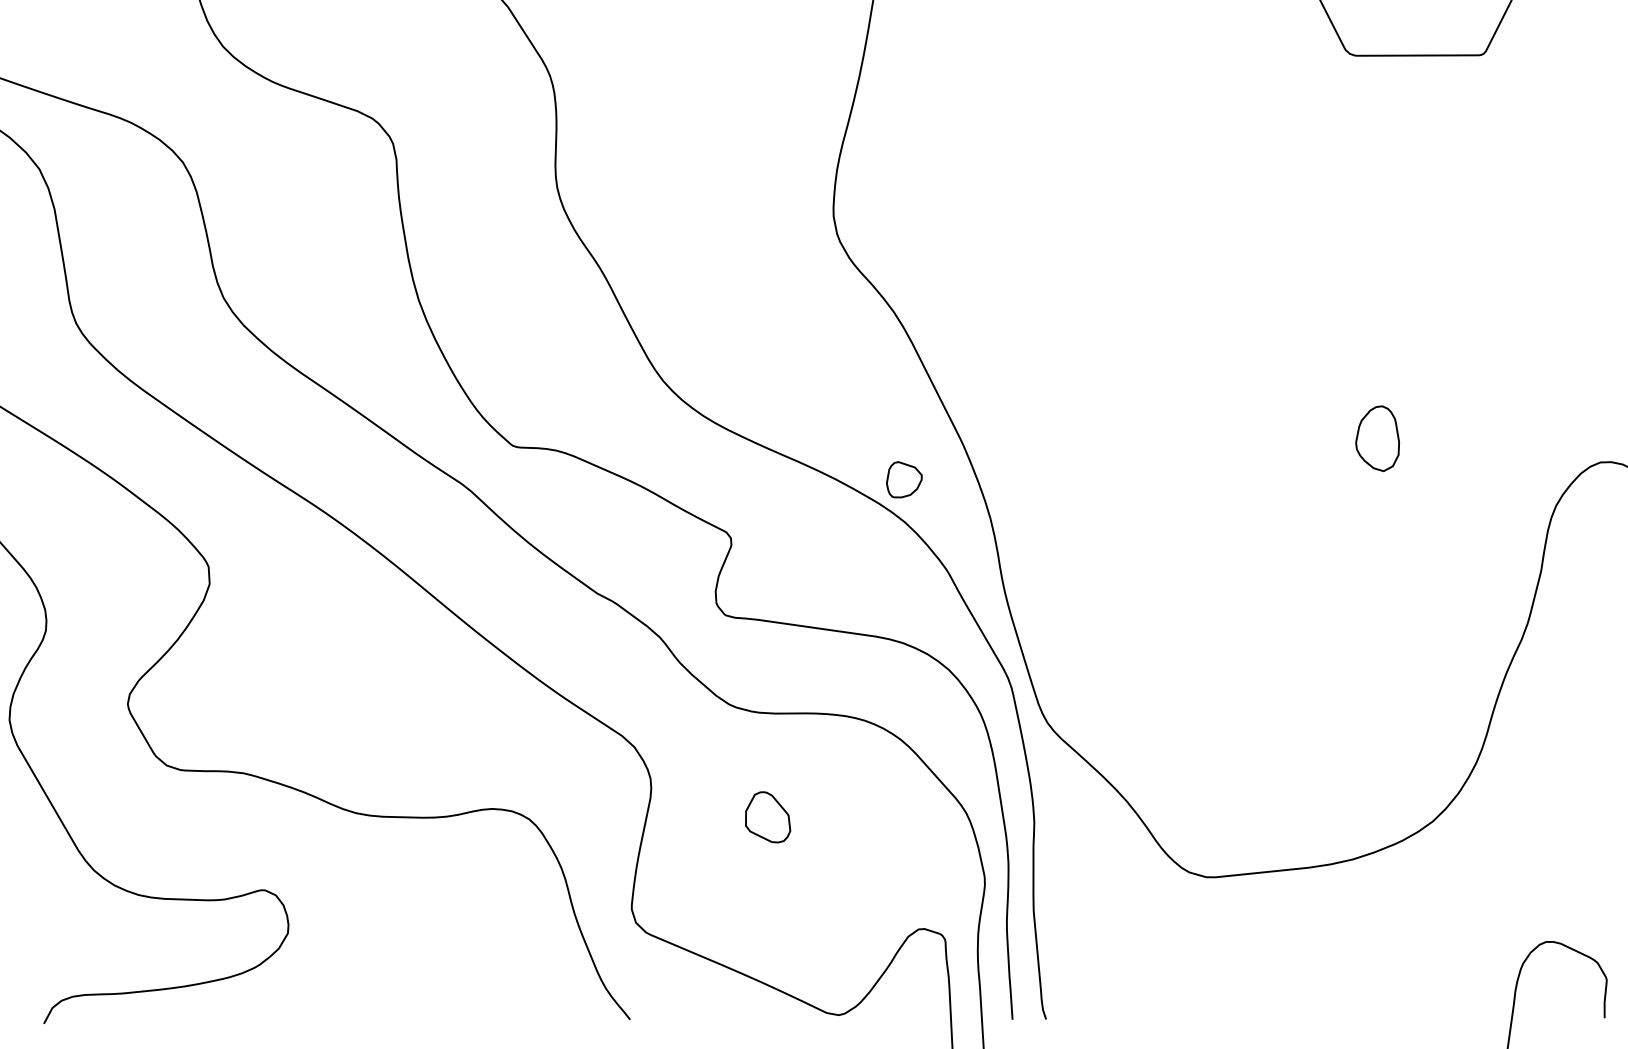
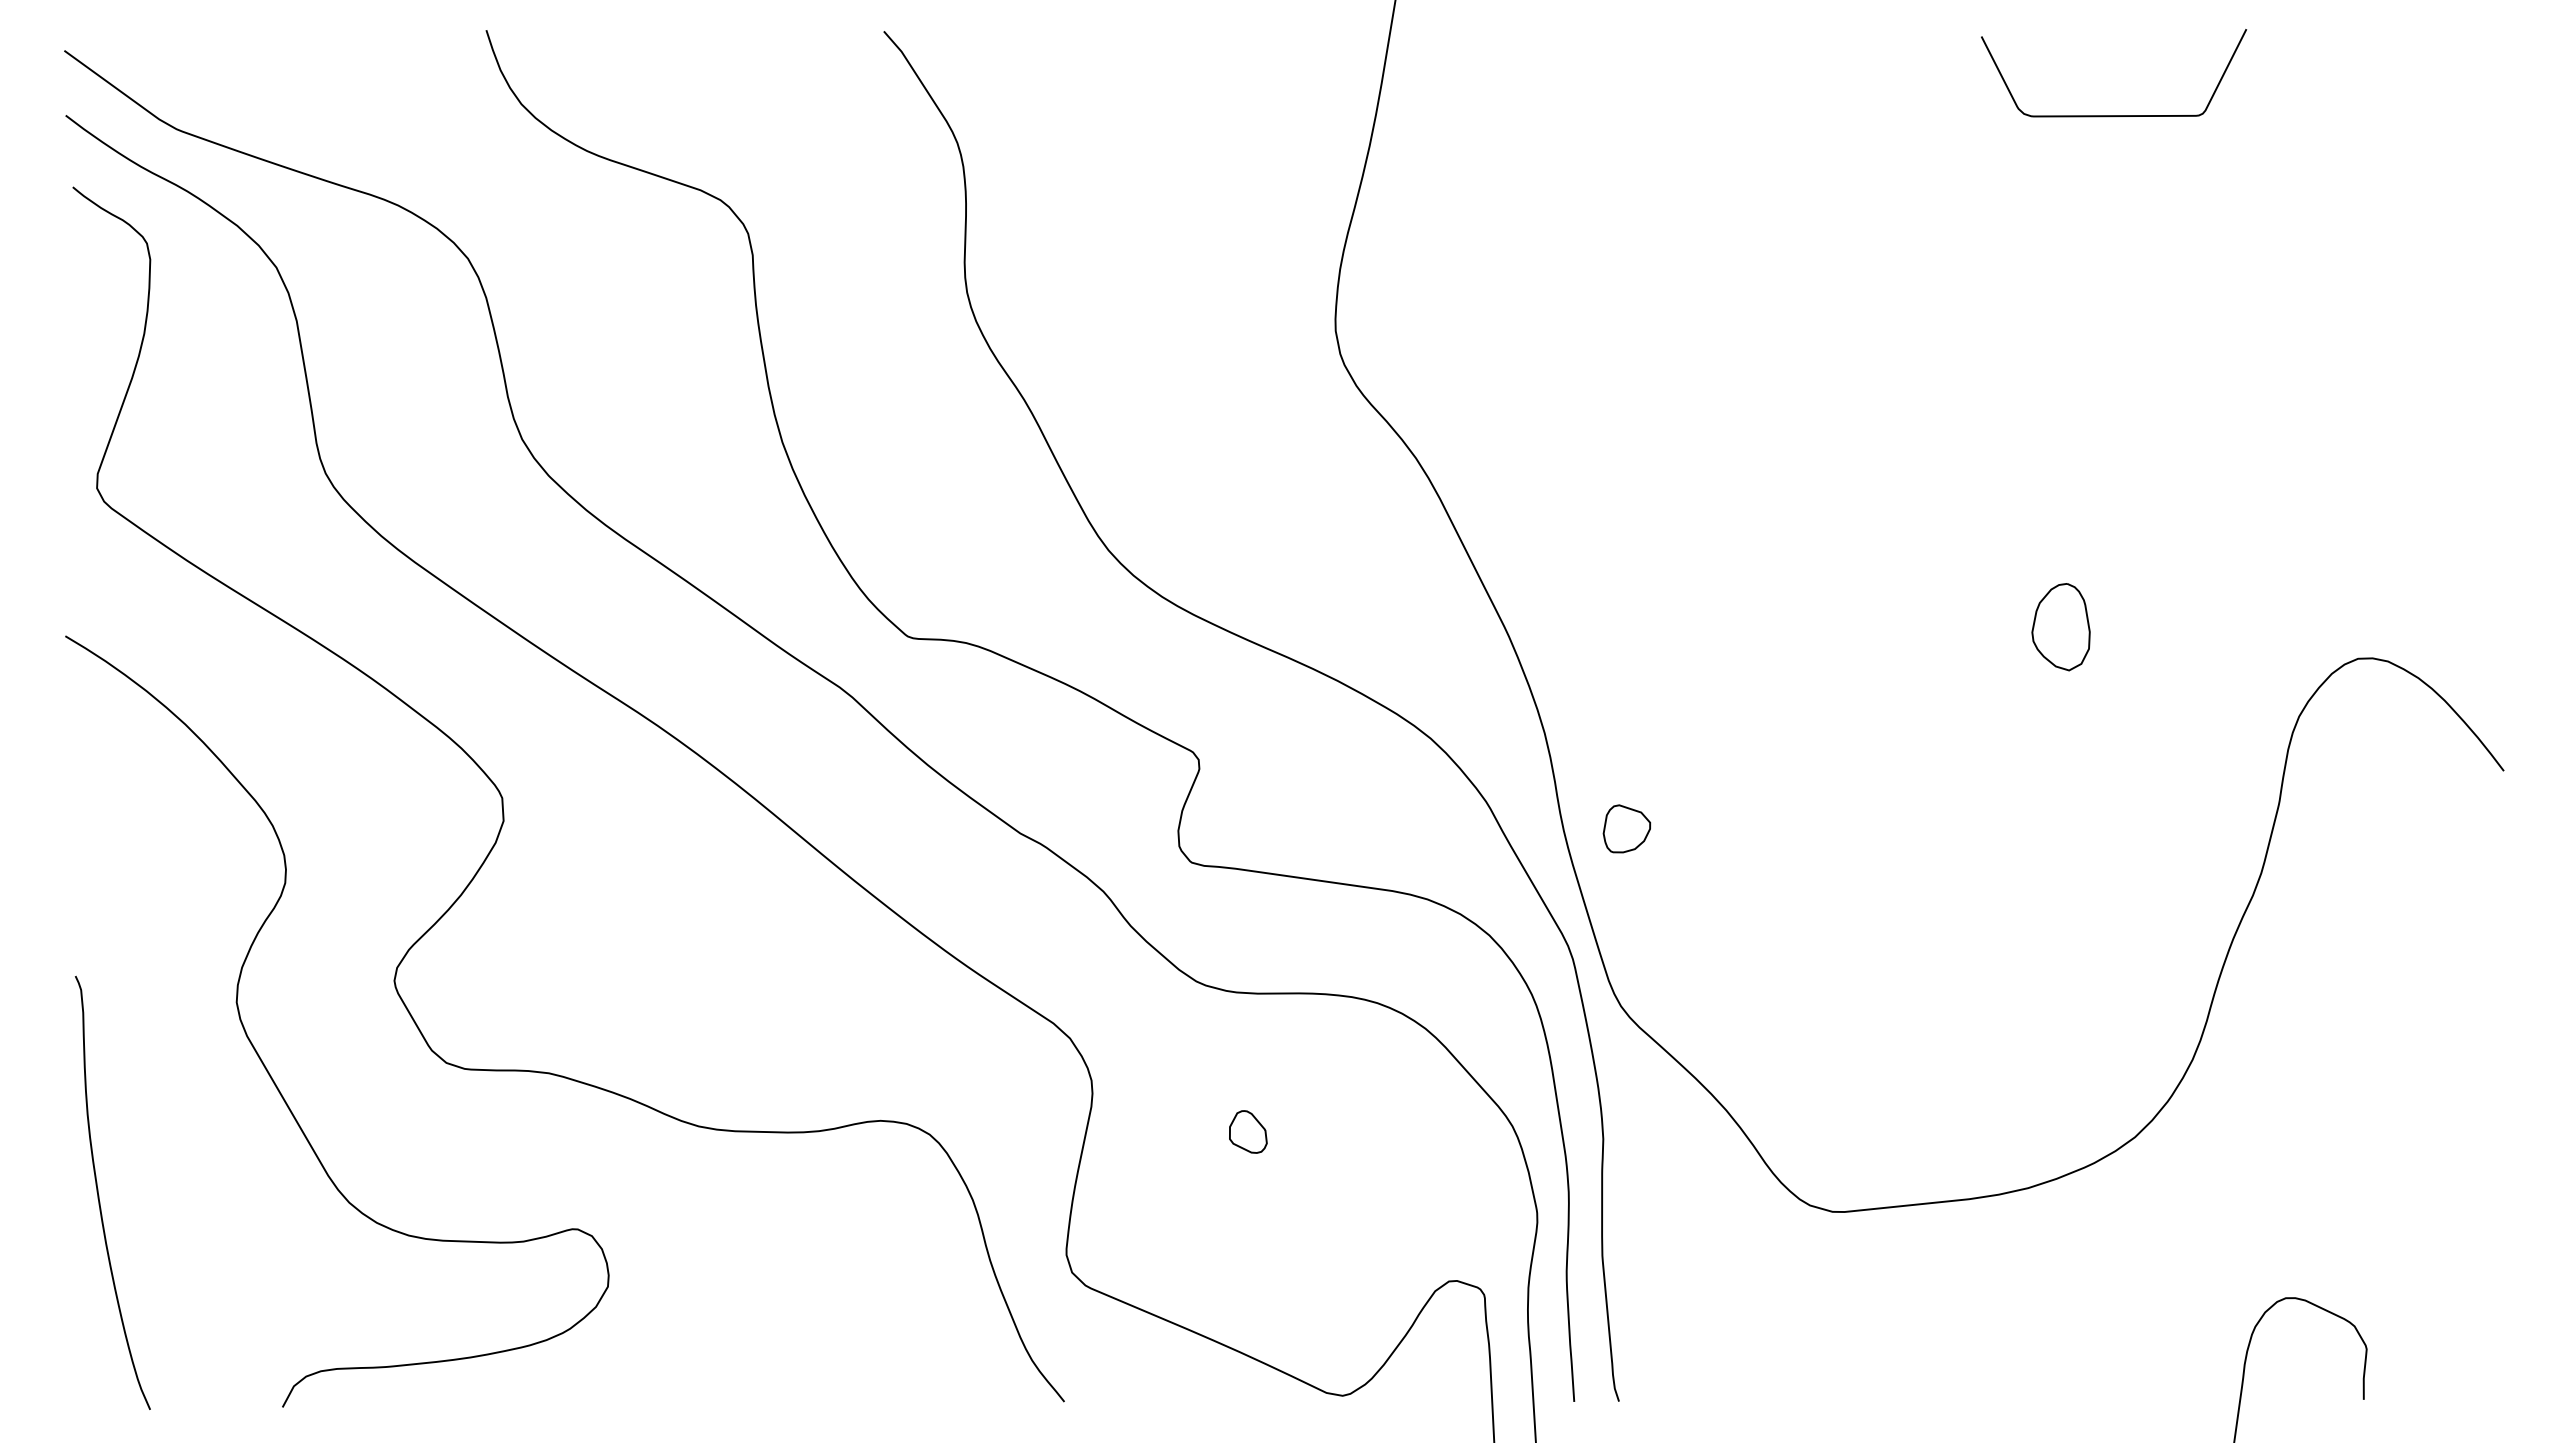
part: (904, 479) -> (1626, 828), moved
part: (768, 816) -> (1248, 1131), size x0.62

